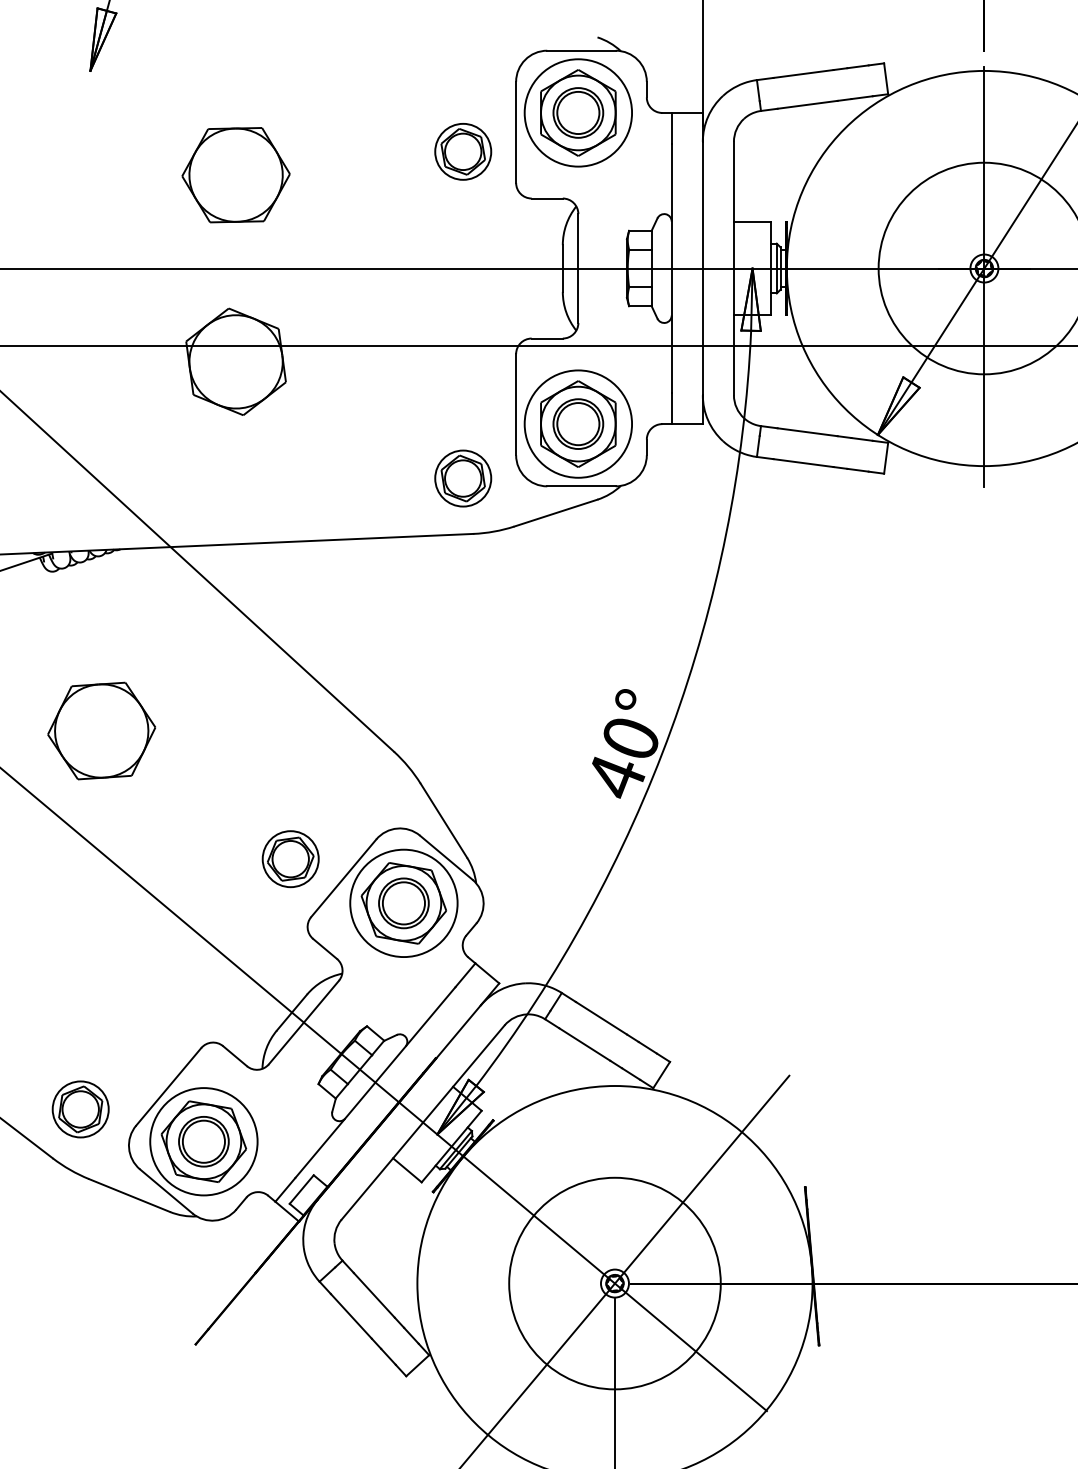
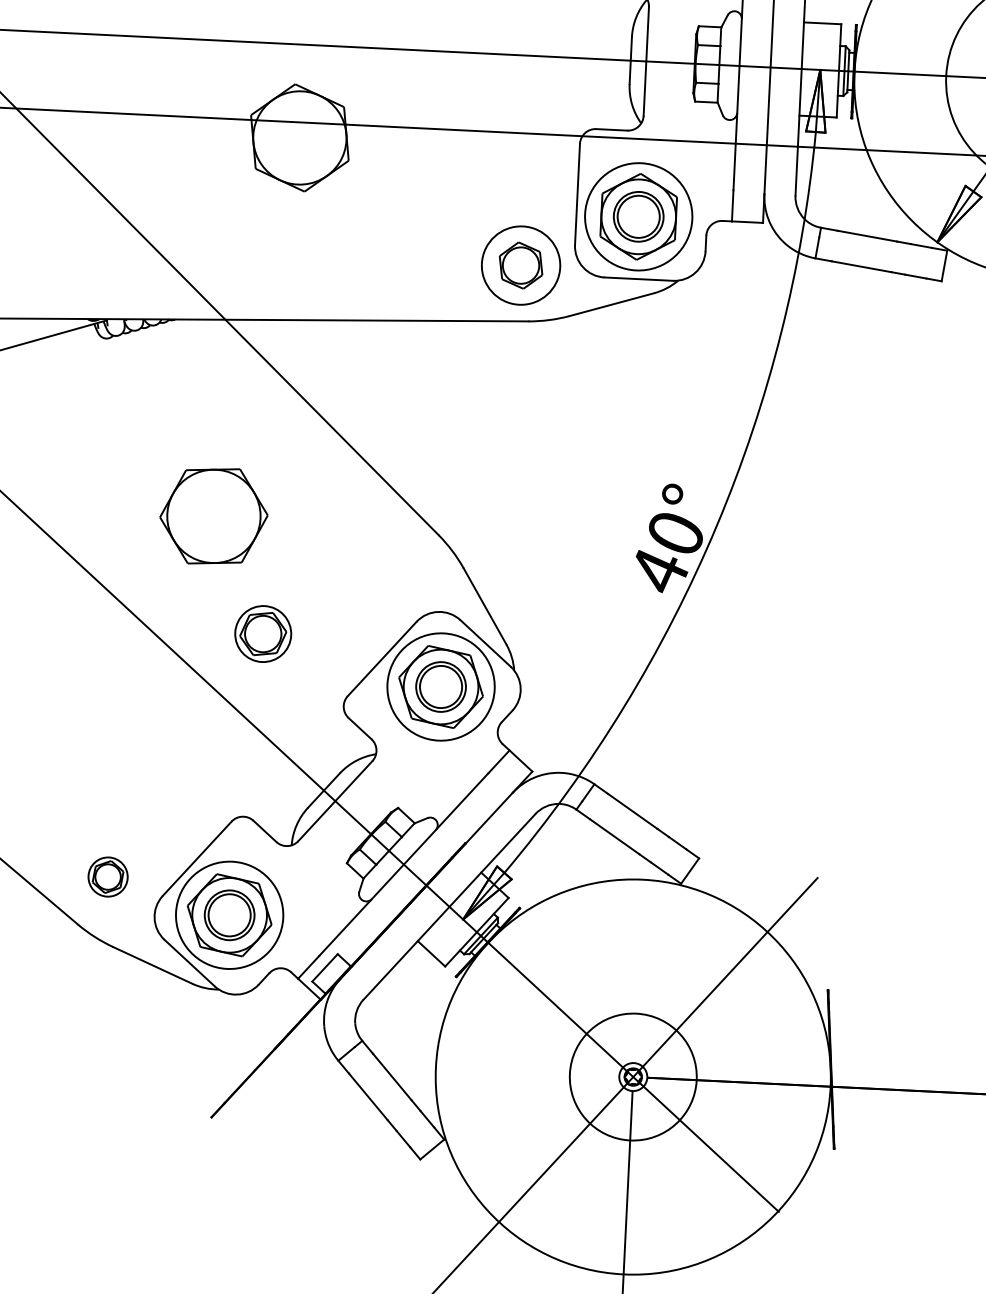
circle: (463, 478) -> (521, 265), size x1.4
part: (101, 730) -> (213, 515), moved
part: (290, 859) -> (263, 634), moved
part: (80, 1109) -> (107, 877), size x0.7
circle: (614, 1283) -> (632, 1076), size x0.6

